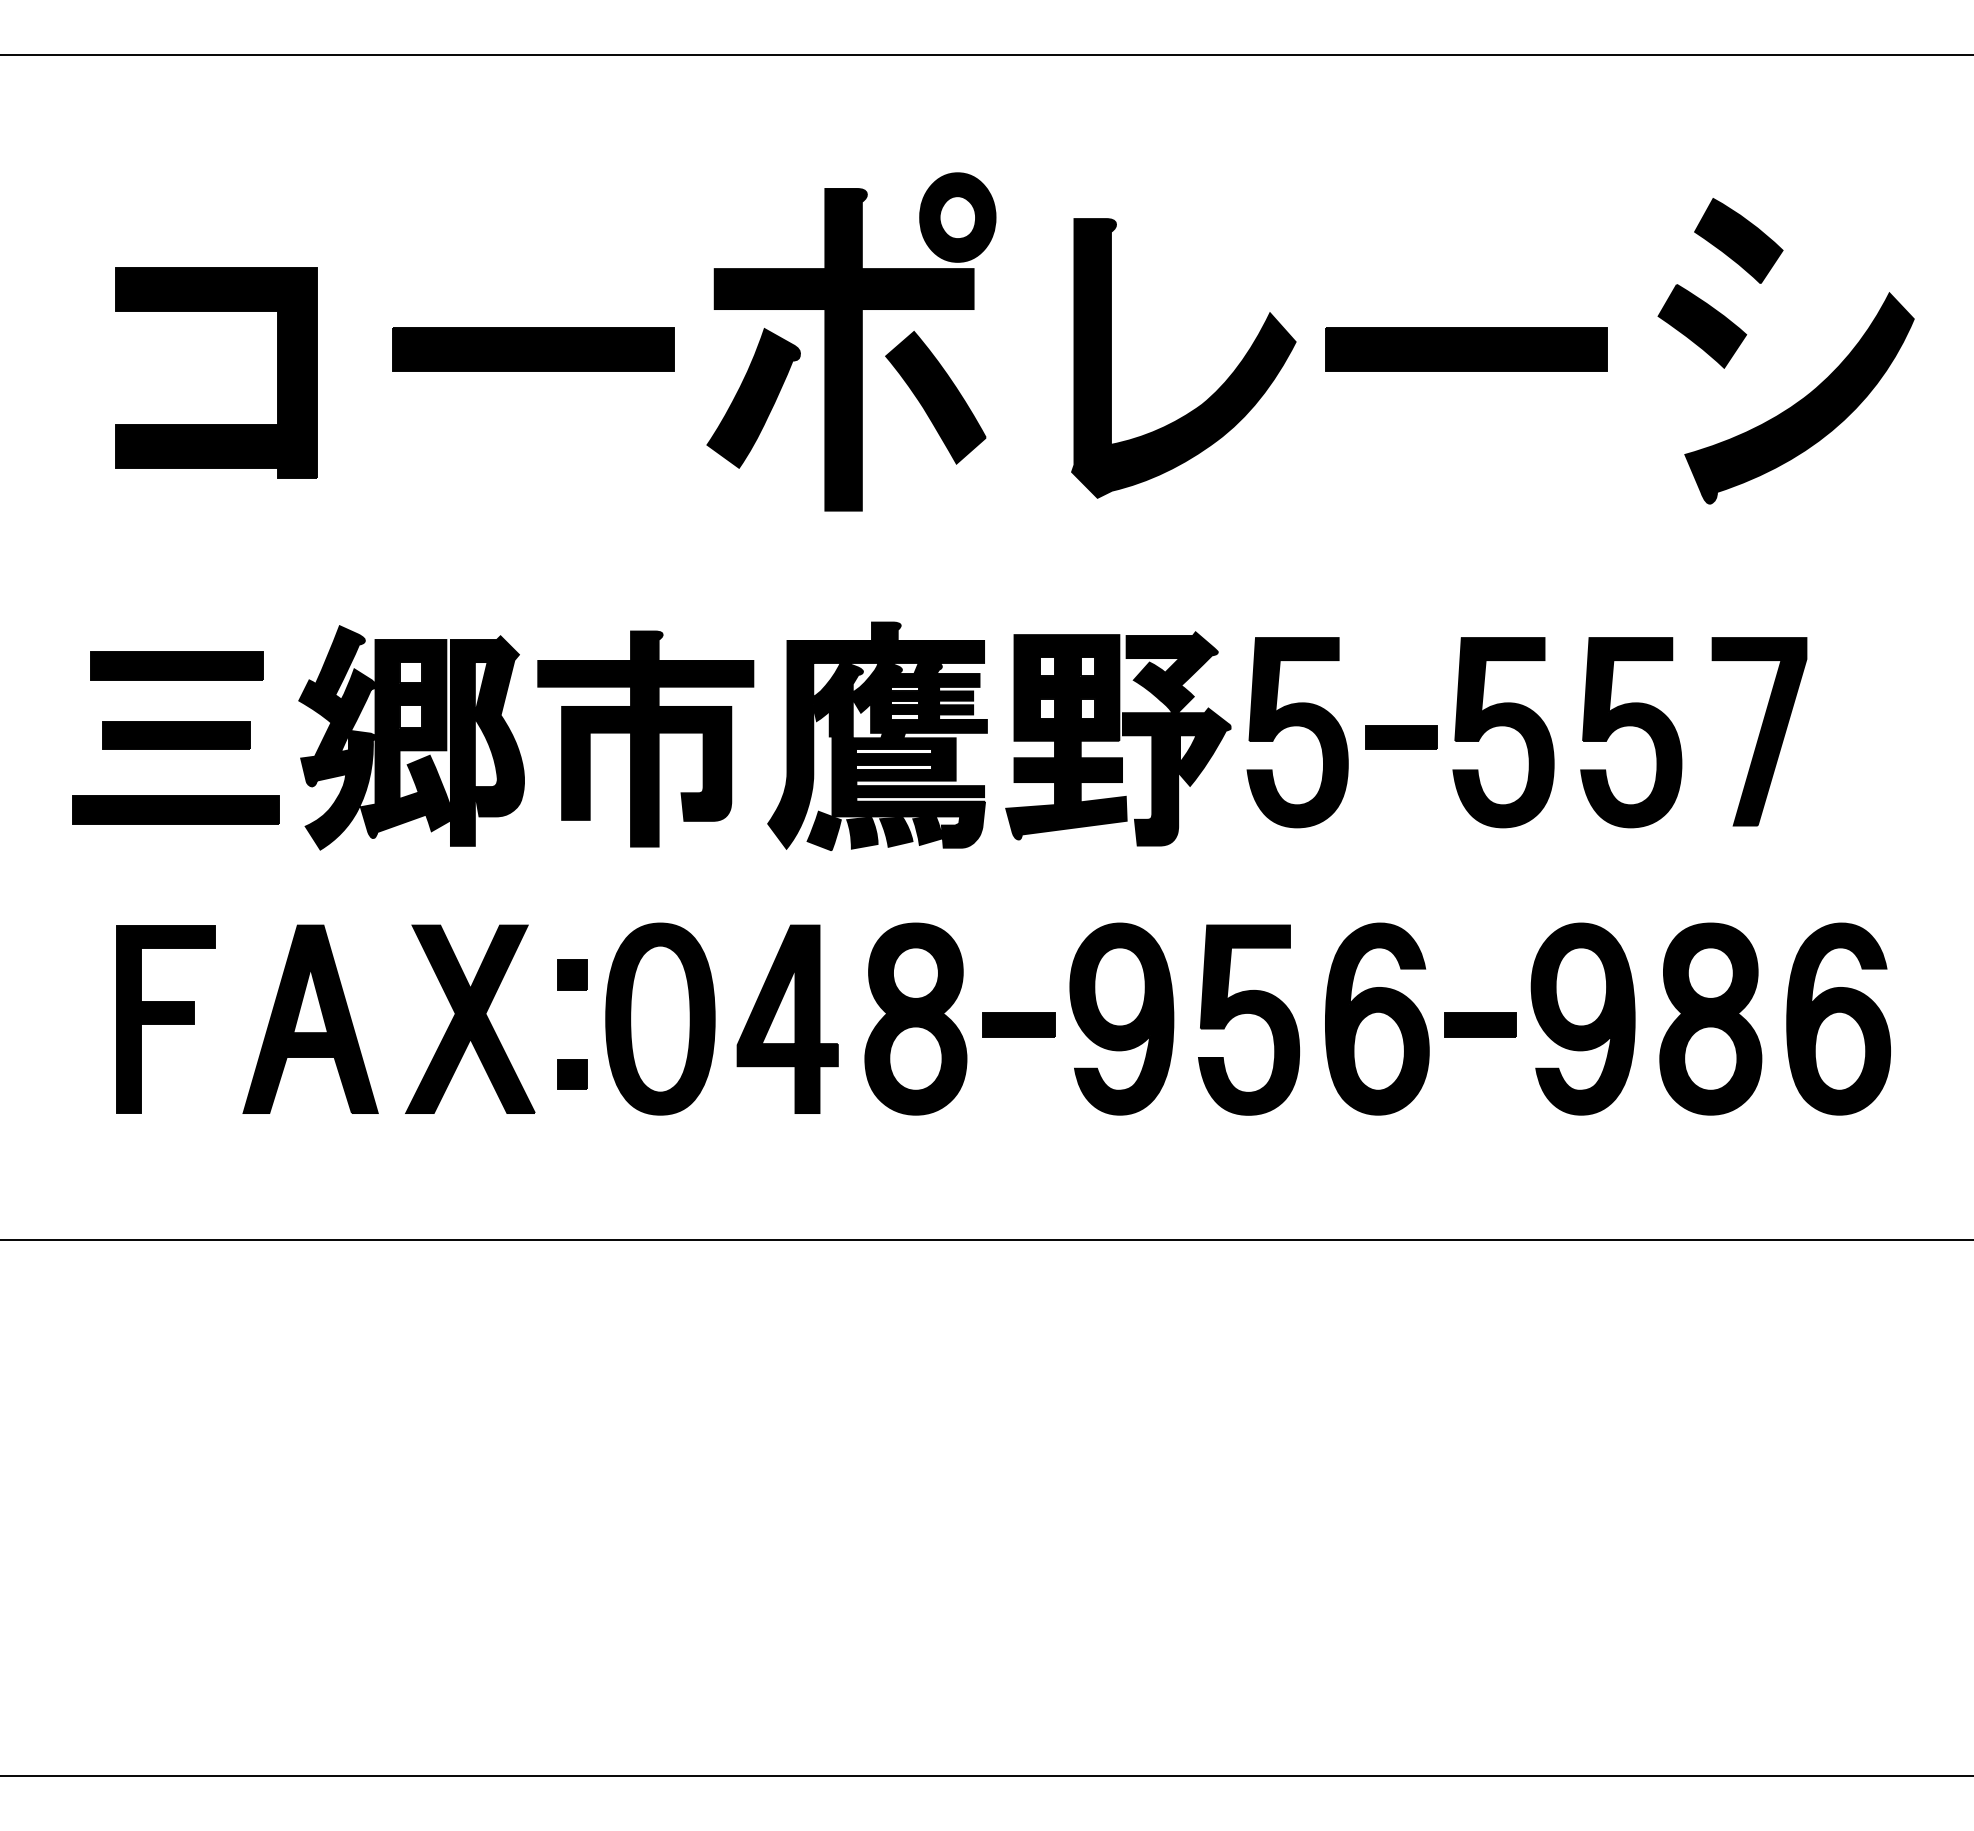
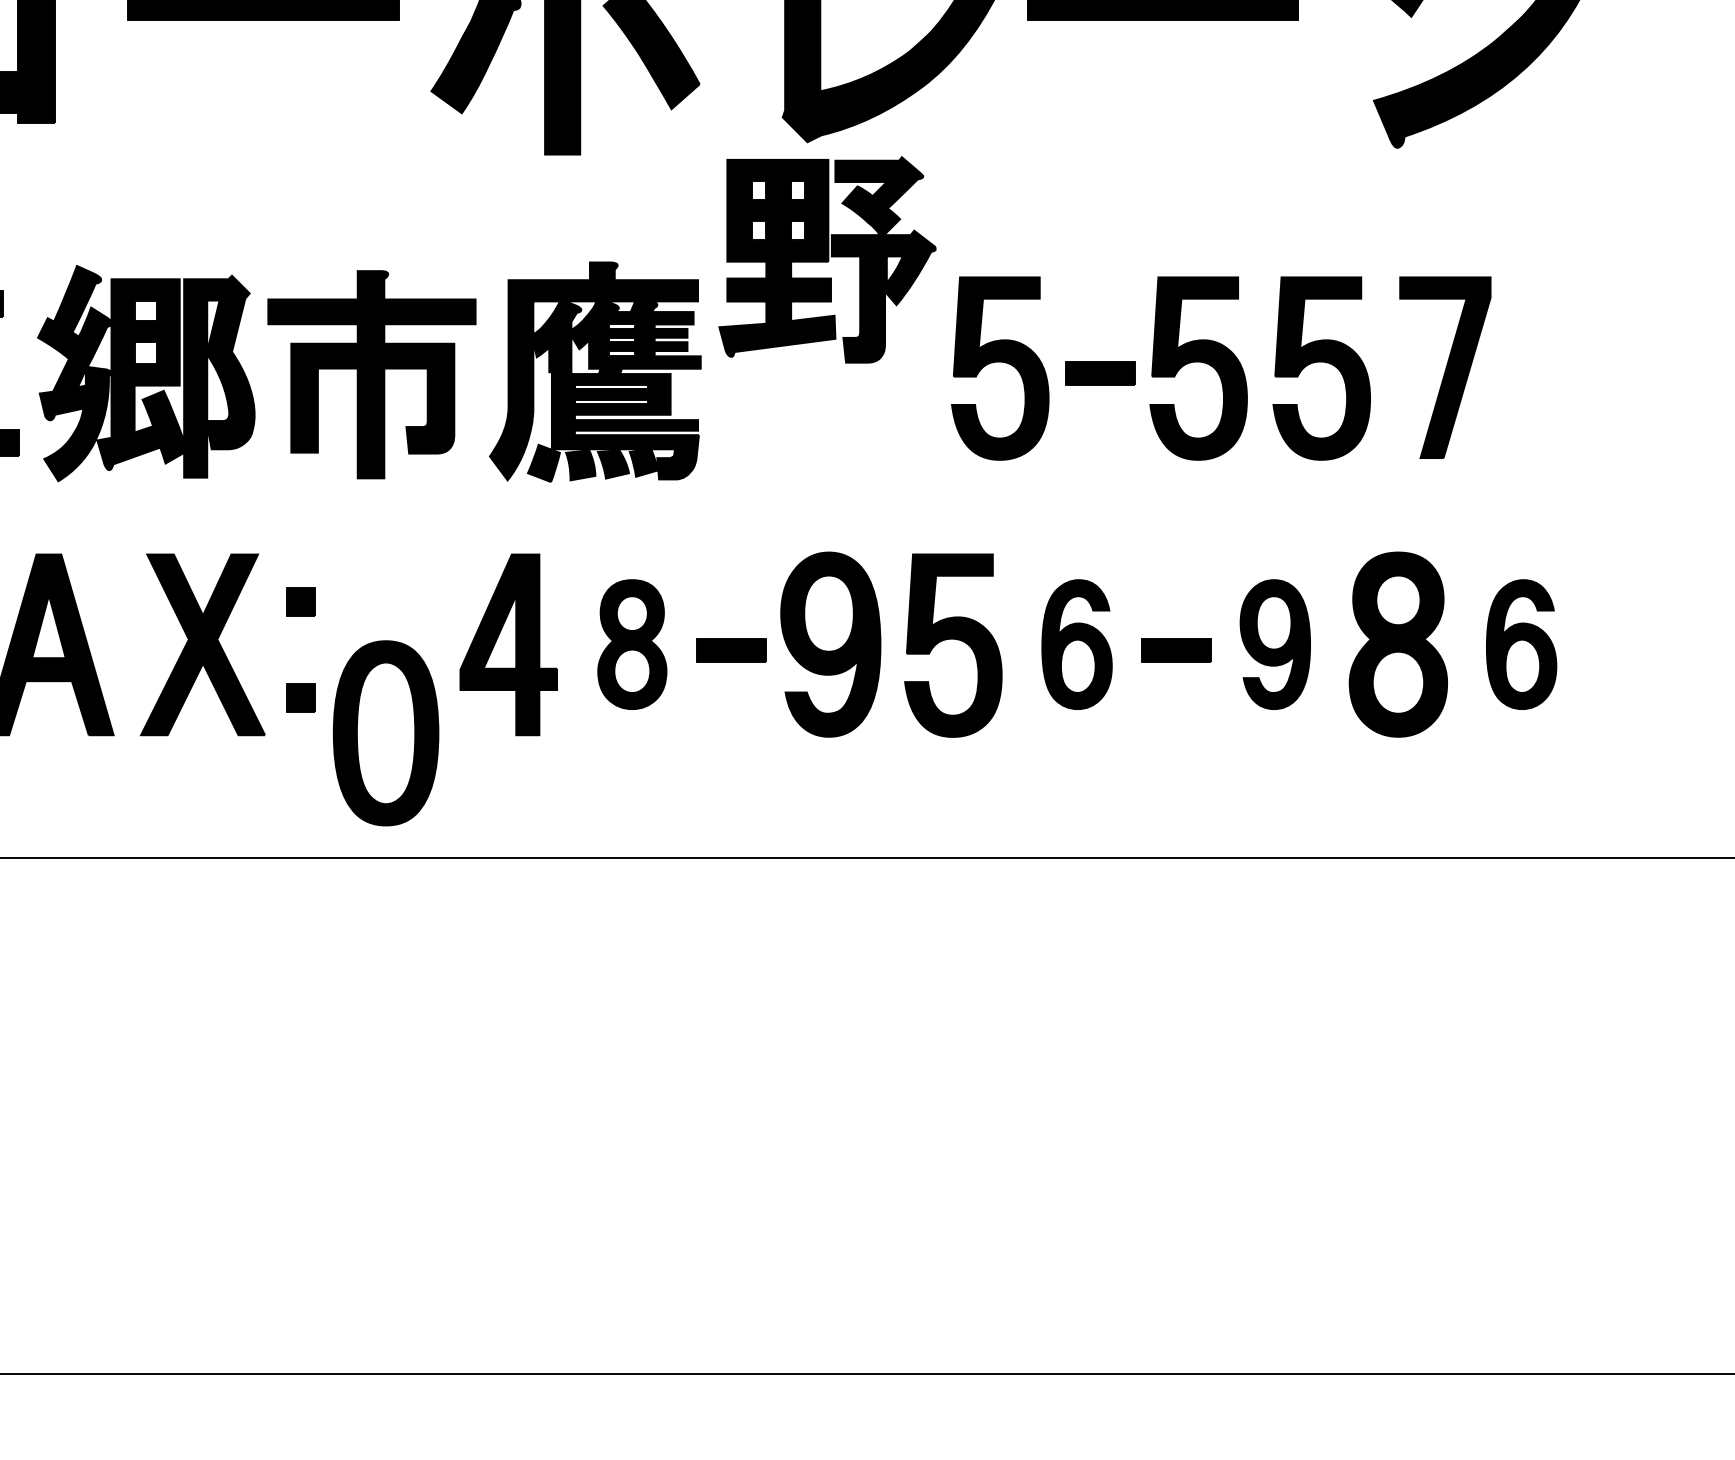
part: (1118, 738) -> (827, 259), moved
part: (660, 1018) -> (386, 732), moved
part: (915, 1018) -> (631, 644), size x0.7
part: (1377, 1018) -> (1077, 644), size x0.7
part: (1582, 1018) -> (1274, 644), size x0.7
part: (1838, 1018) -> (1521, 644), size x0.7

